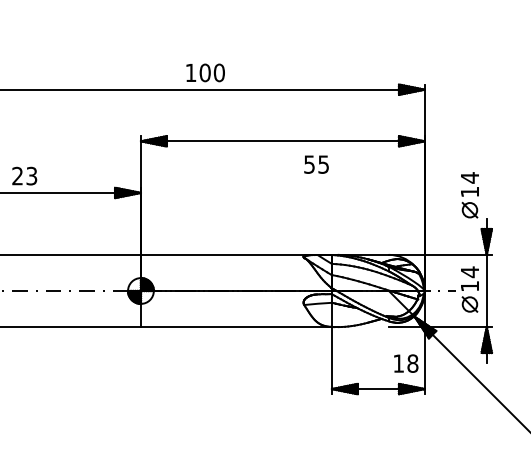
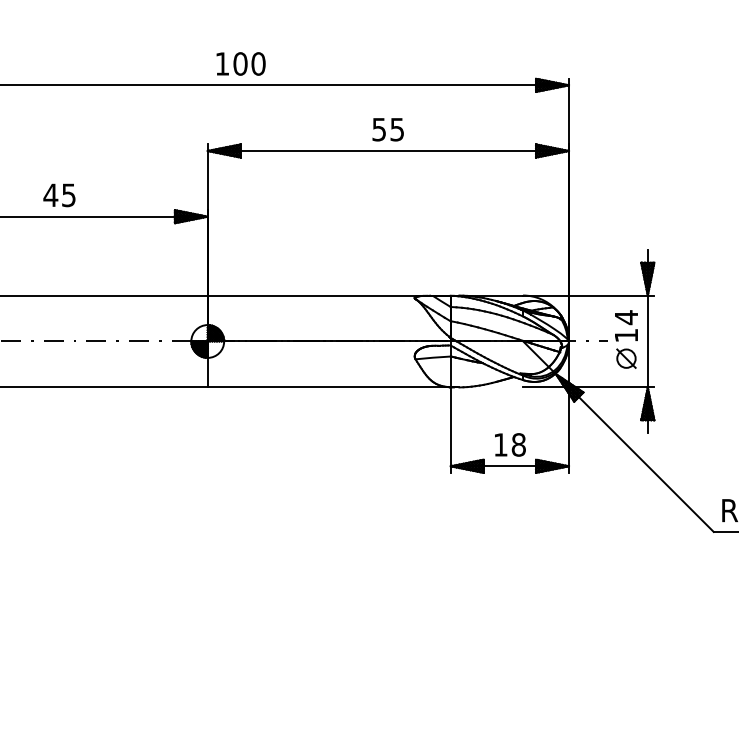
text: (205, 72) -> (240, 63), moved
text: (315, 164) -> (387, 129), moved
text: (24, 175) -> (59, 194), 23 -> 45
part: (470, 195) -> (626, 219), removed
text: (406, 363) -> (510, 444), moved

